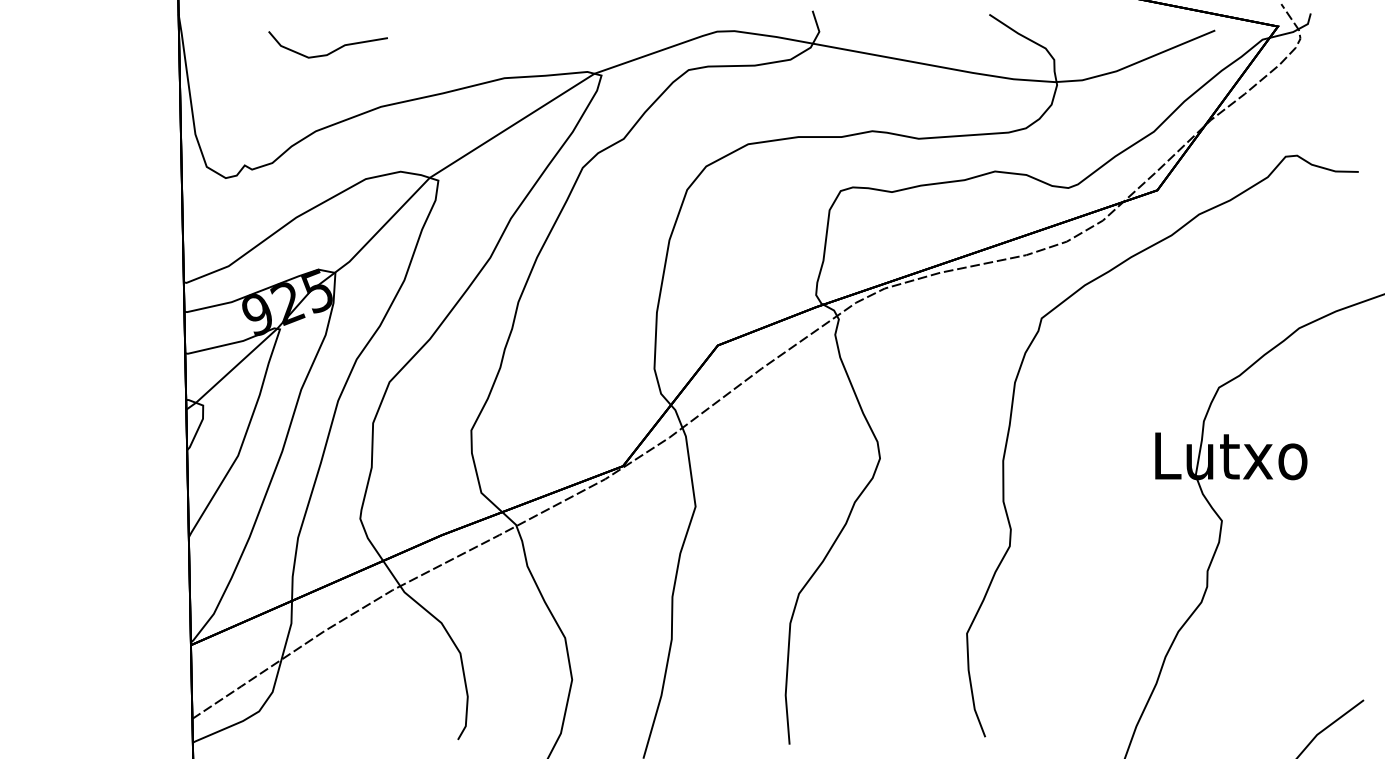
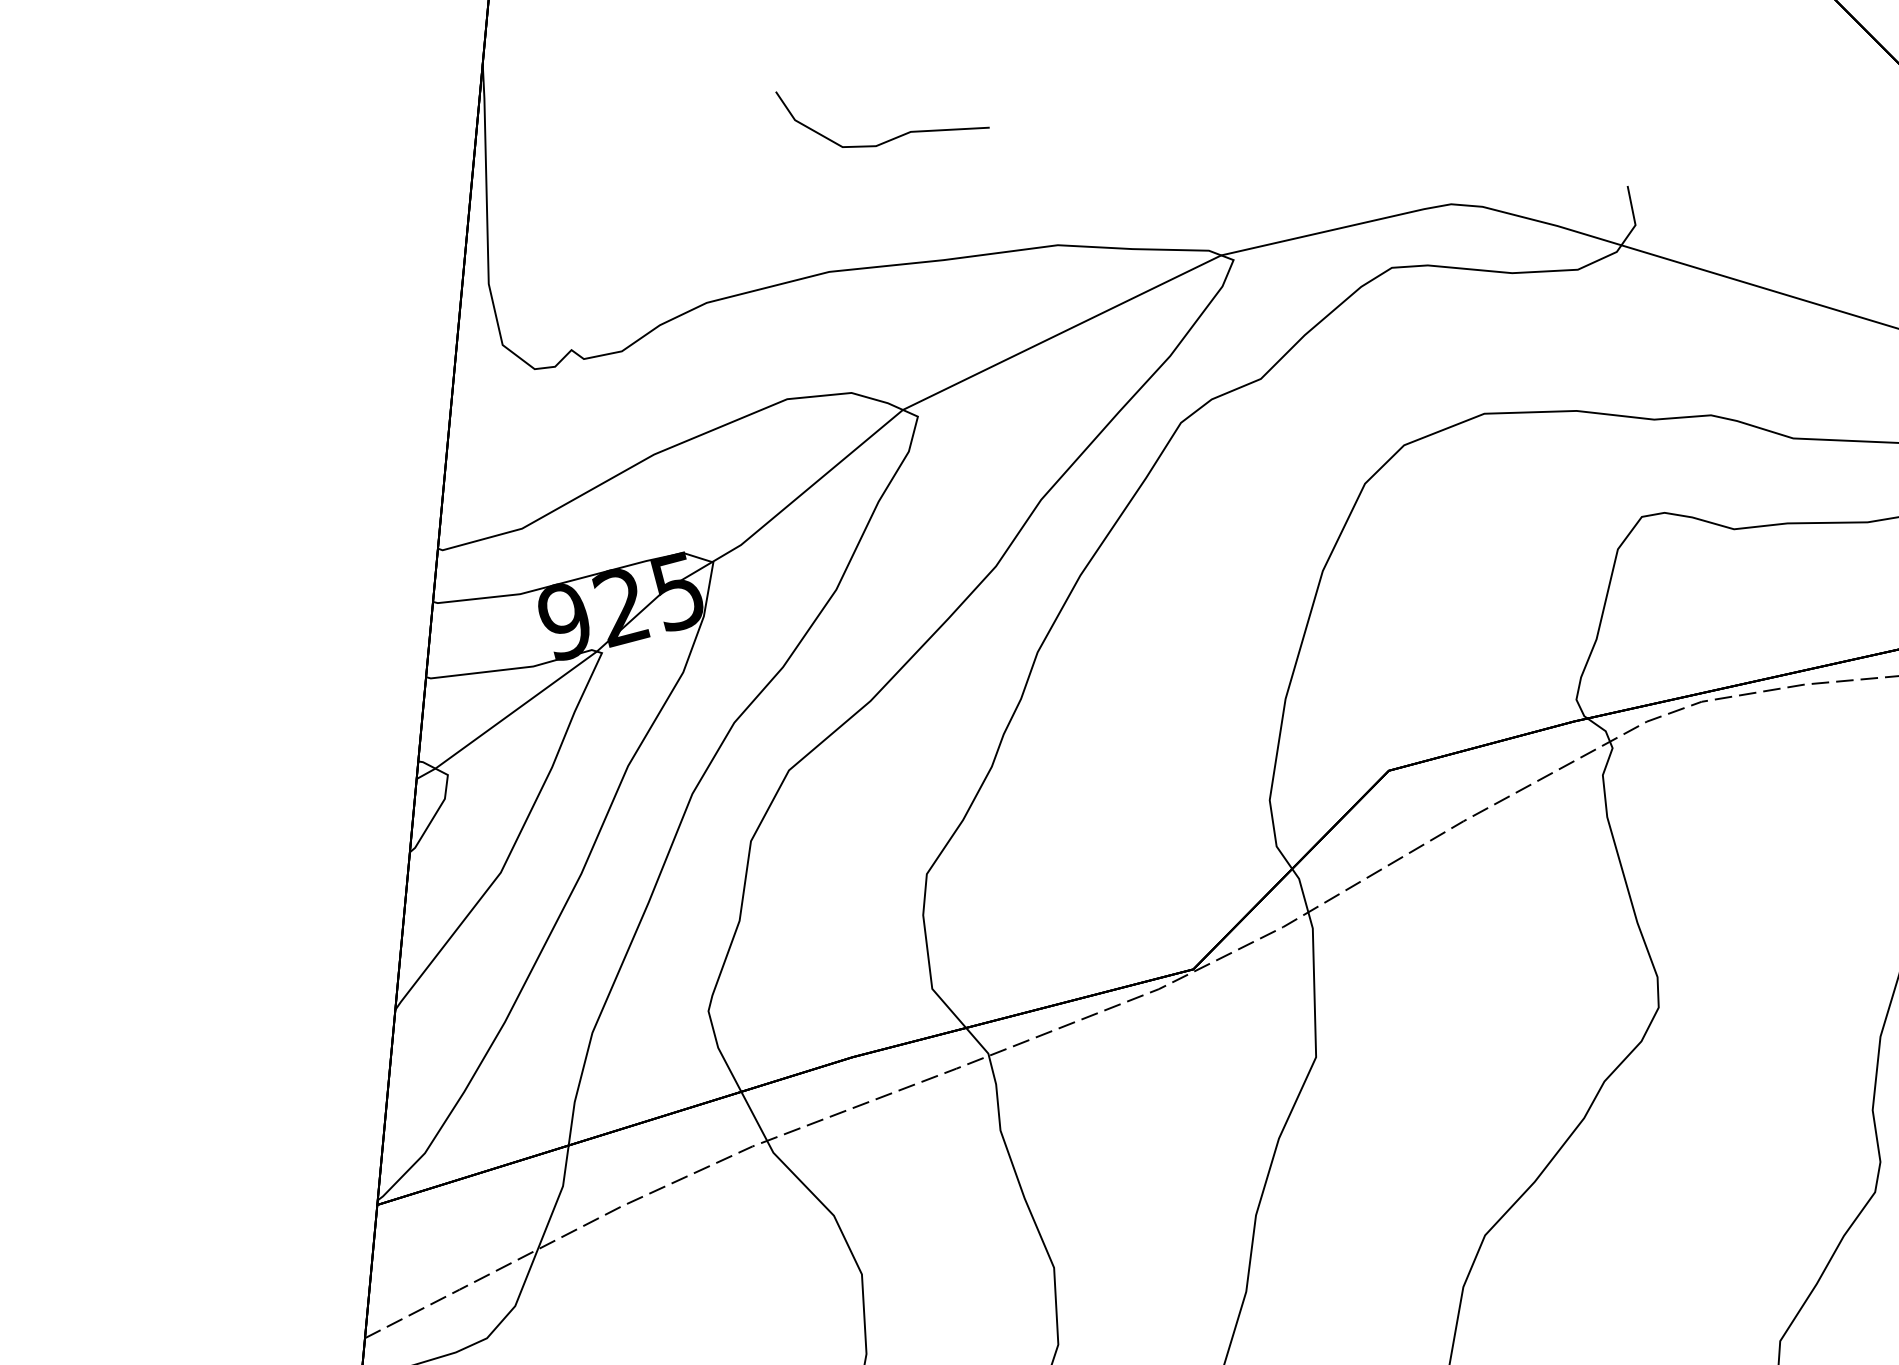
curve: (331, 51) -> (885, 140), moved

